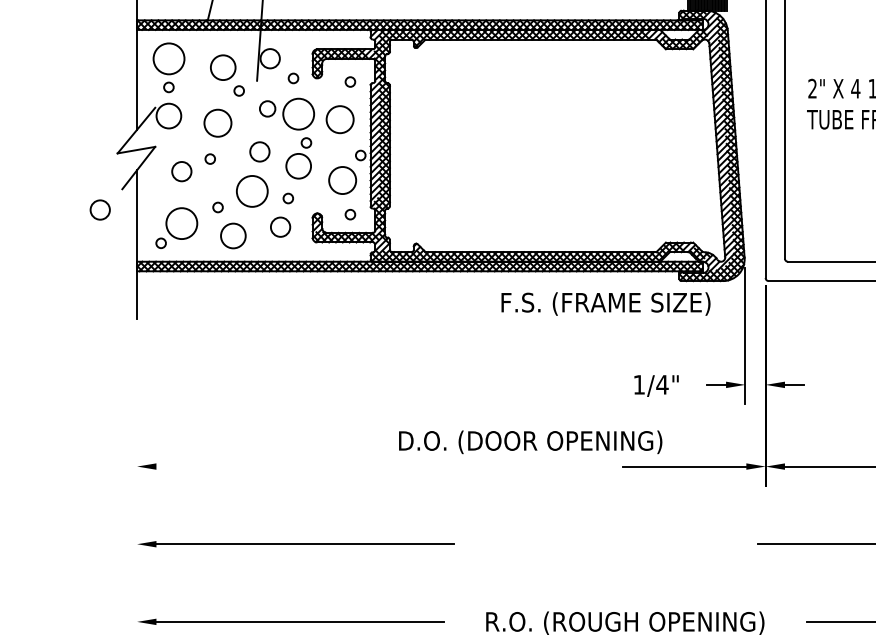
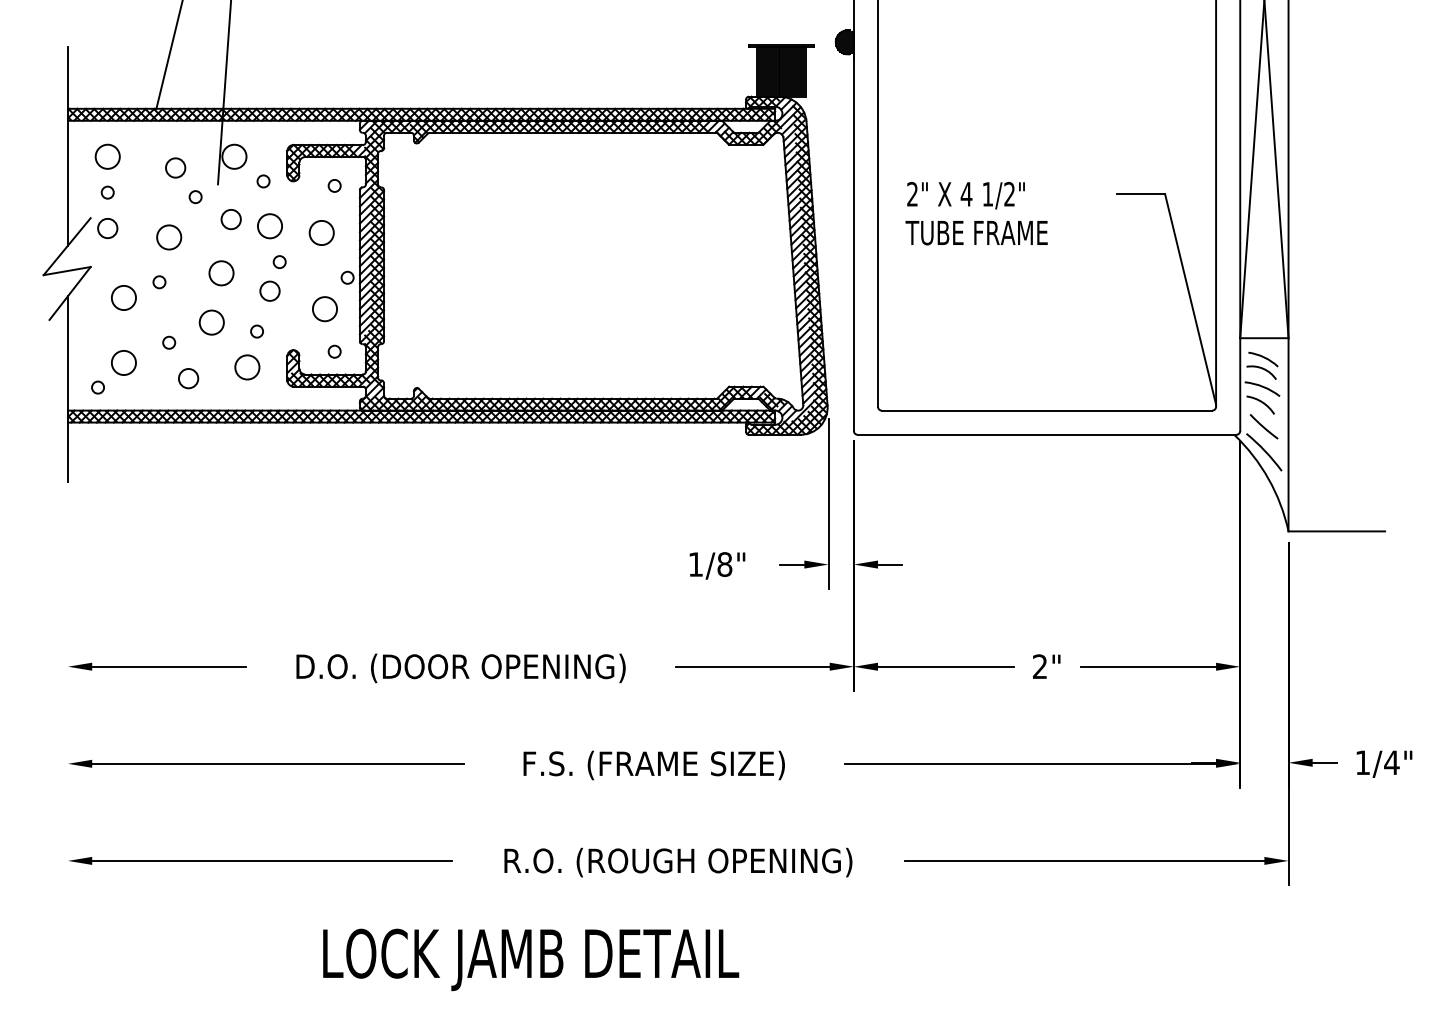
circle: (168, 58) -> (107, 156), size x0.62
circle: (223, 67) -> (175, 167), size x0.62
circle: (298, 114) -> (269, 226), size x0.62
circle: (168, 116) -> (107, 228), size x0.62
circle: (339, 119) -> (321, 232), size x0.71
circle: (218, 123) -> (169, 237), size x0.71
circle: (298, 165) -> (269, 290), size x0.62
circle: (342, 180) -> (324, 309), size x0.71
circle: (251, 191) -> (211, 322), size x0.62
circle: (99, 209) -> (21, 345), removed
circle: (181, 223) -> (123, 362), size x0.62
circle: (233, 236) -> (188, 378), size x0.62
text: (605, 304) -> (653, 765), moved
text: (662, 384) -> (724, 564), 1/4" -> 1/8"
text: (530, 442) -> (460, 668), moved
line: (218, 466) -> (169, 666), added

